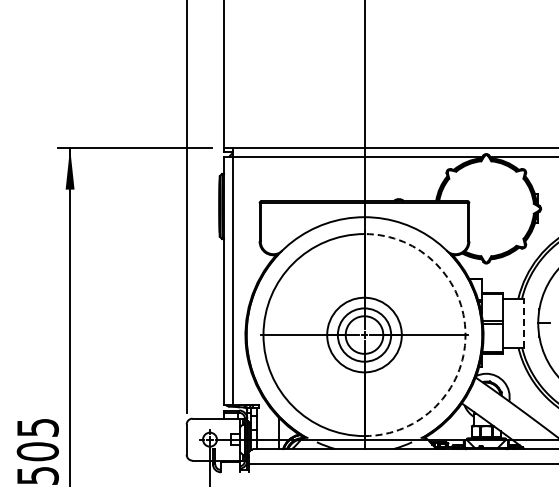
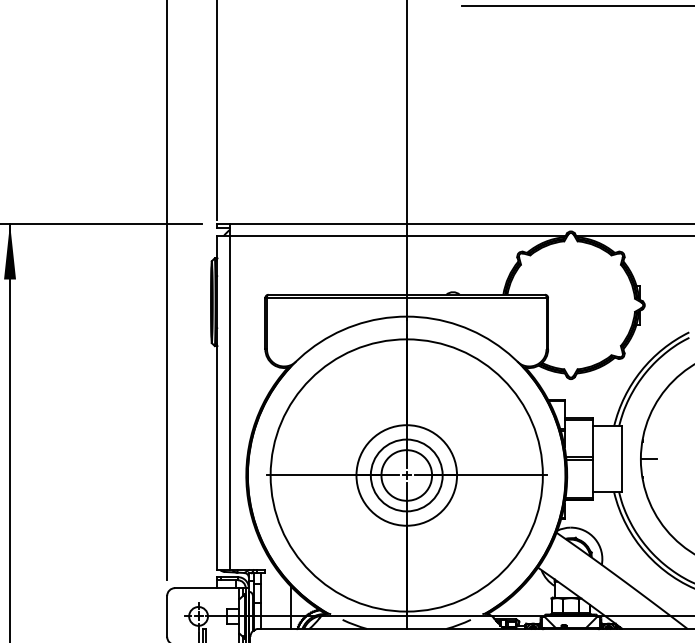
line: (523, 322) -> (621, 458), dashed -> solid
arc: (465, 335) -> (542, 476), dashed -> solid

